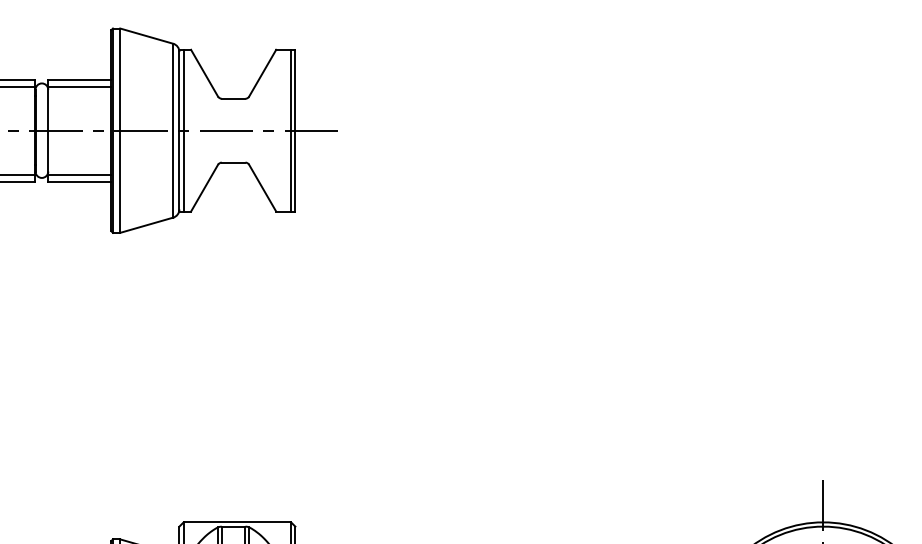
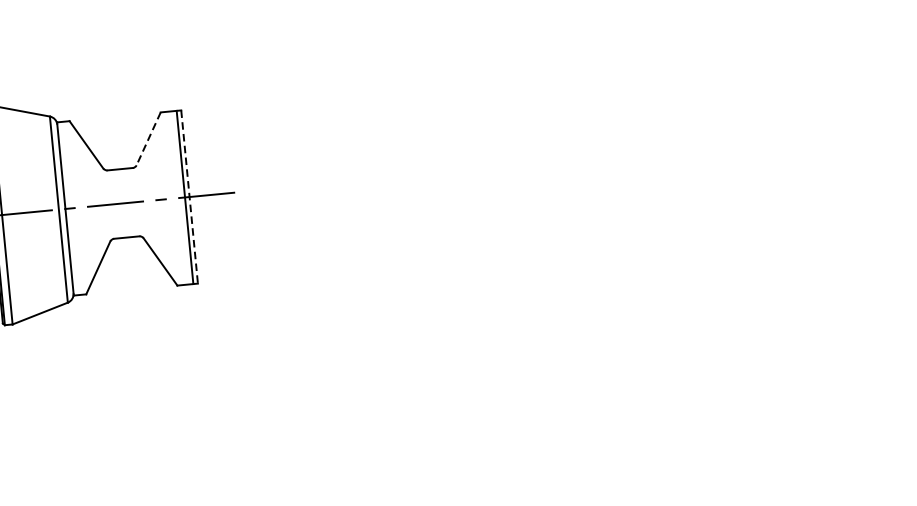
line: (262, 73) -> (148, 139), solid -> dashed
line: (183, 130) -> (69, 208), removed
line: (295, 130) -> (189, 196), solid -> dashed

